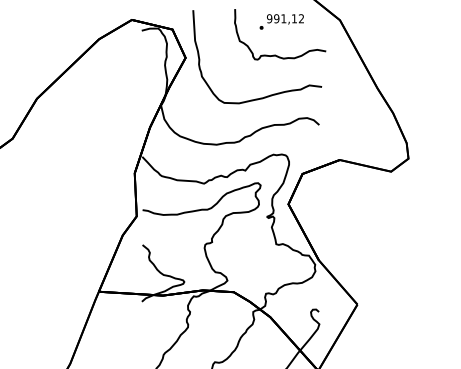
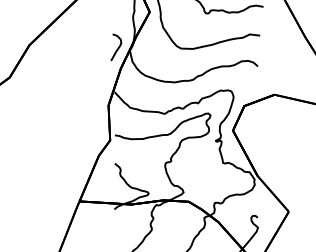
curve: (146, 101) -> (118, 47), added

